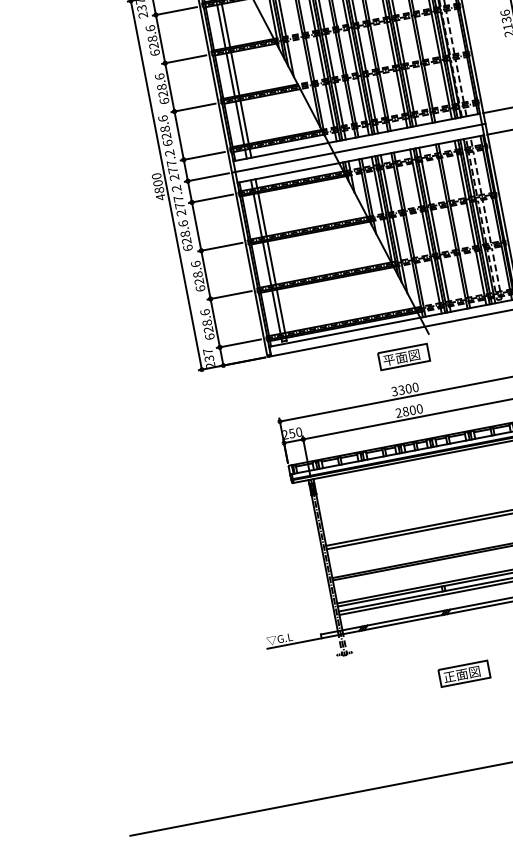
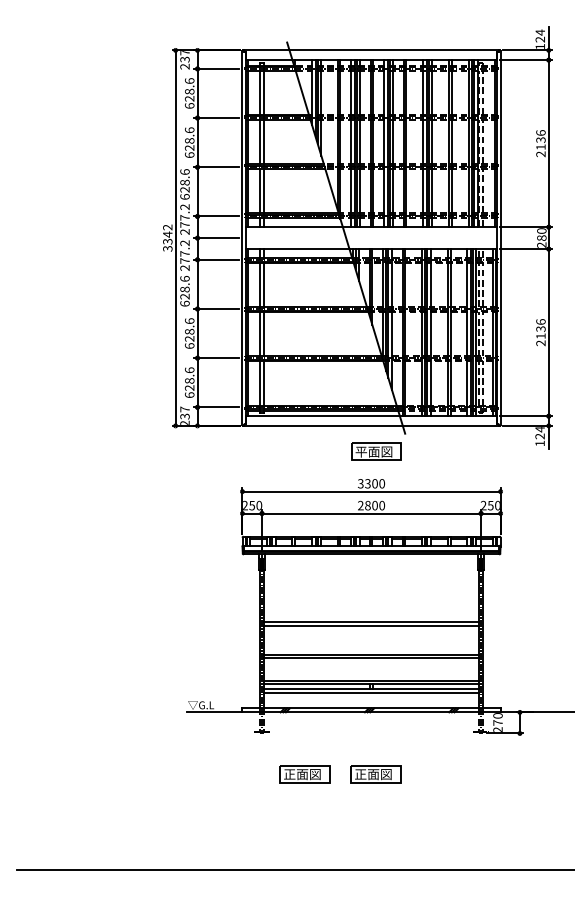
line: (358, 148) -> (371, 238), removed
text: (158, 186) -> (167, 237), 4800 -> 3342
part: (394, 687) -> (304, 774), added

